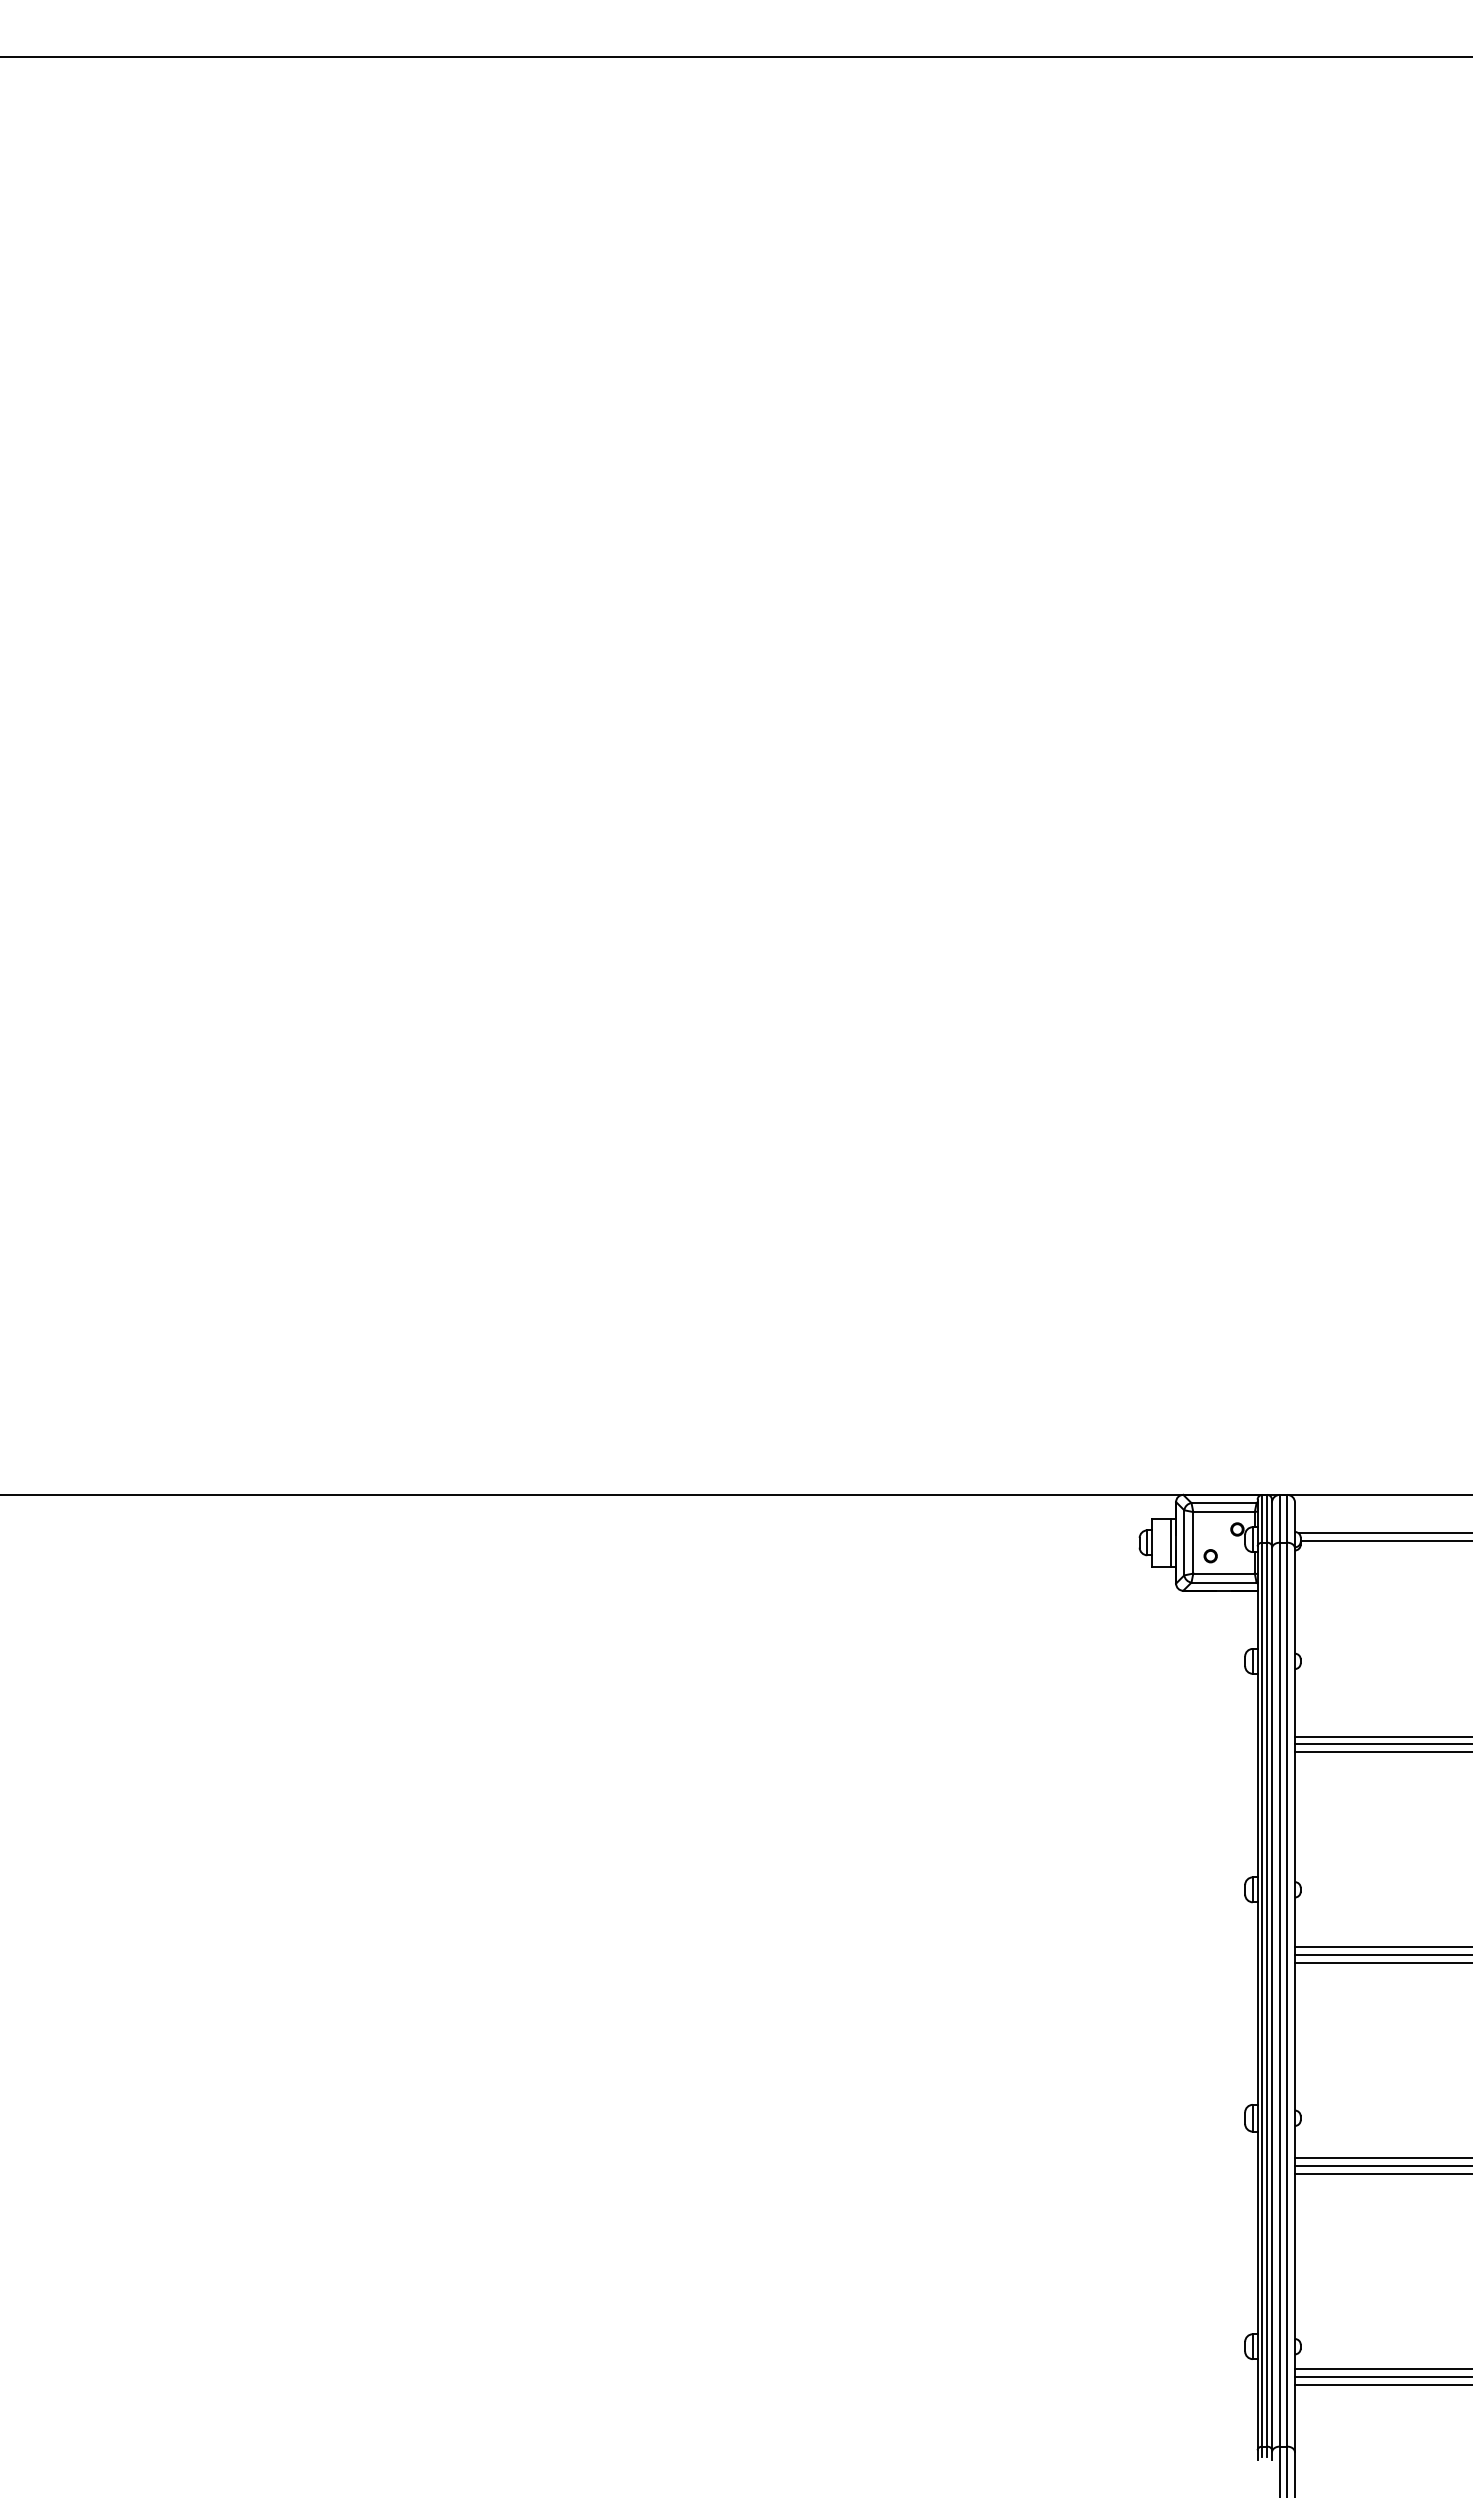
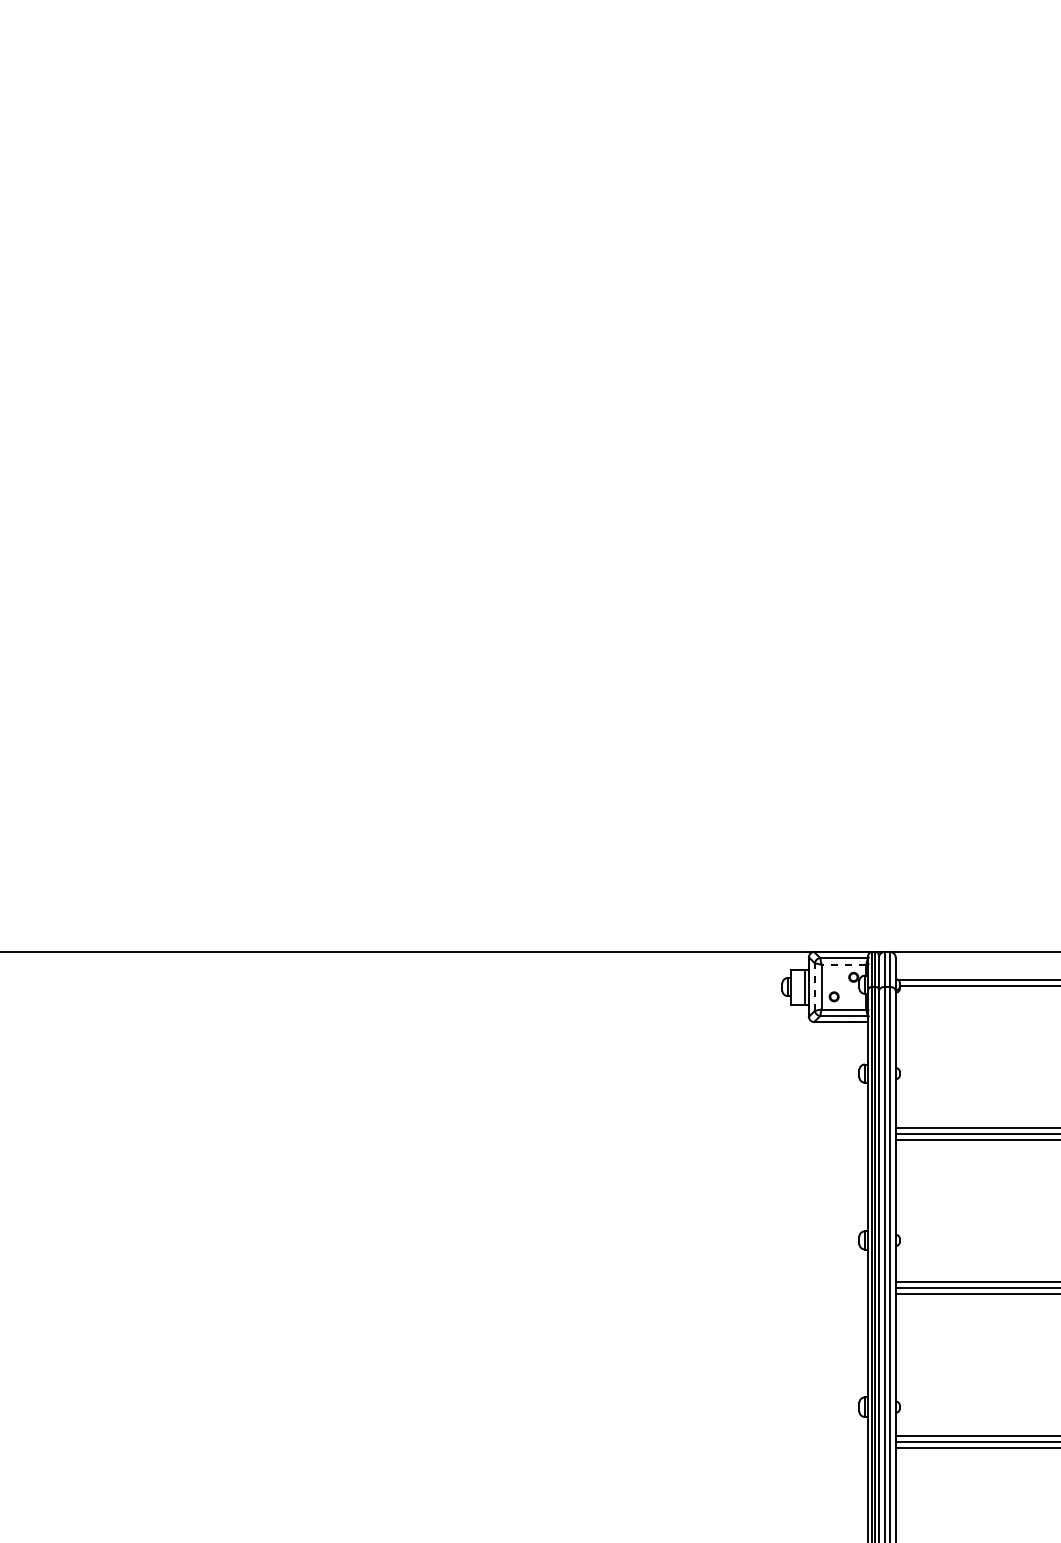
line: (1224, 1512) -> (844, 964), solid -> dashed
line: (1184, 1542) -> (815, 986), solid -> dashed

